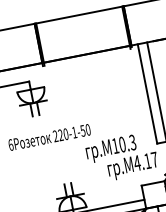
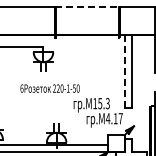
line: (80, 14) -> (88, 6), solid -> dashed
line: (147, 95) -> (124, 72), solid -> dashed
text: (122, 144) -> (100, 103), 10.3 -> 15.3

